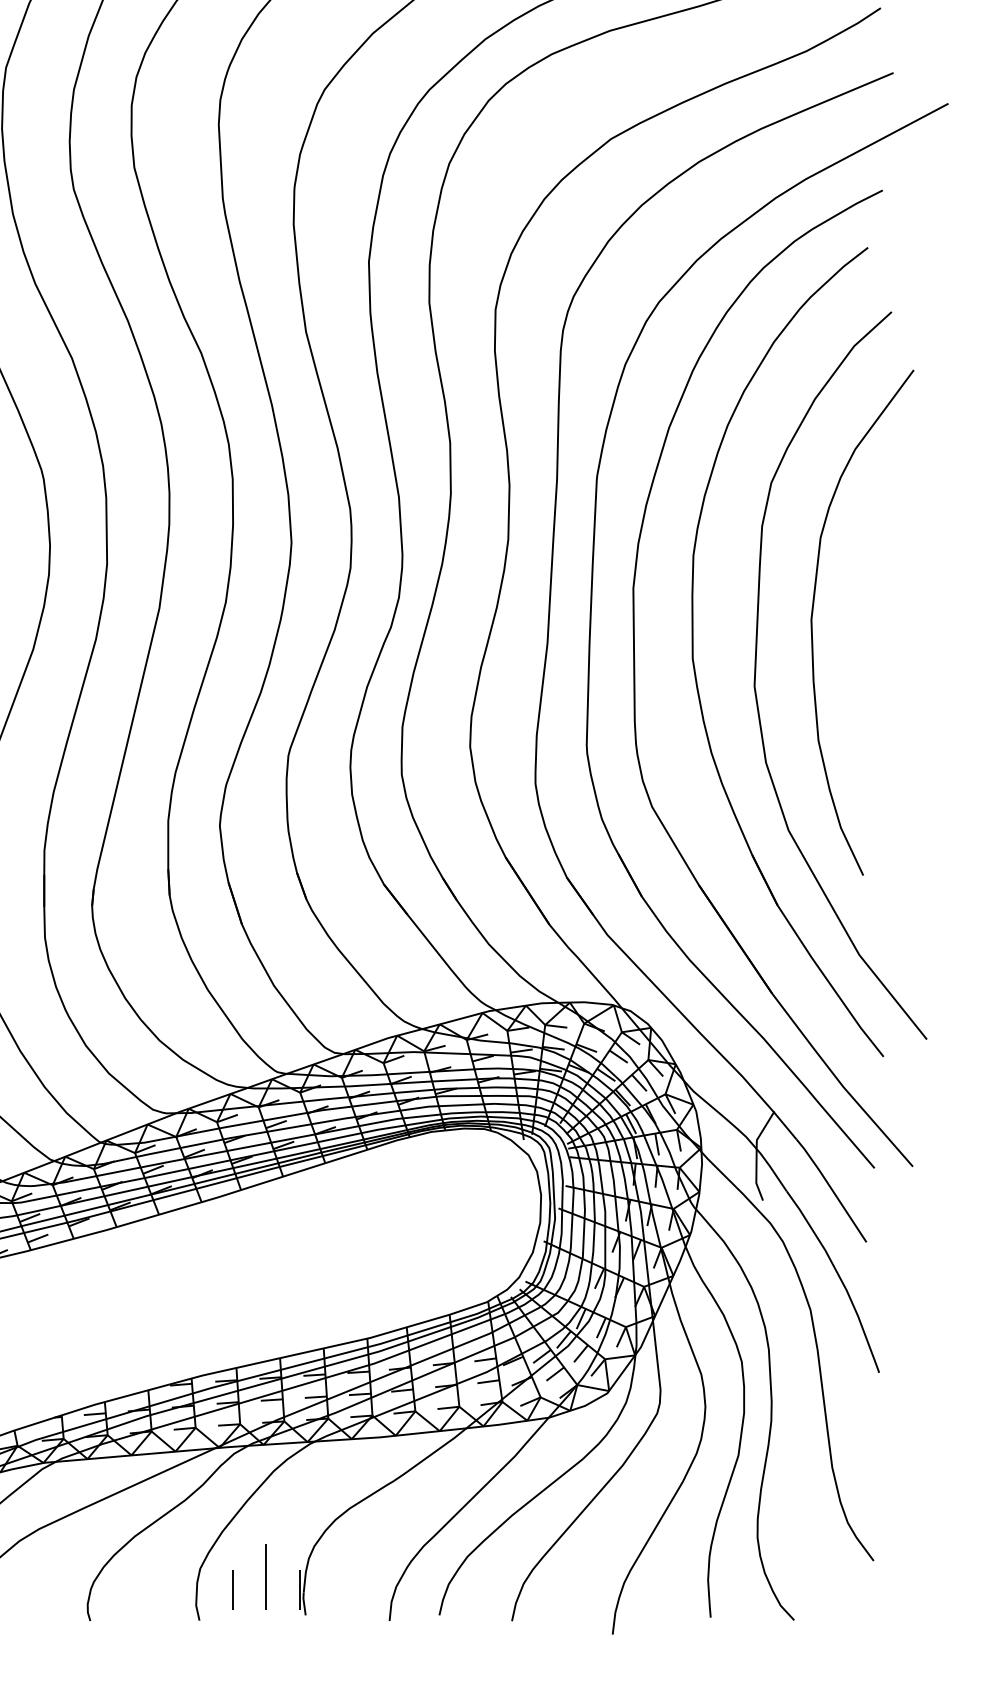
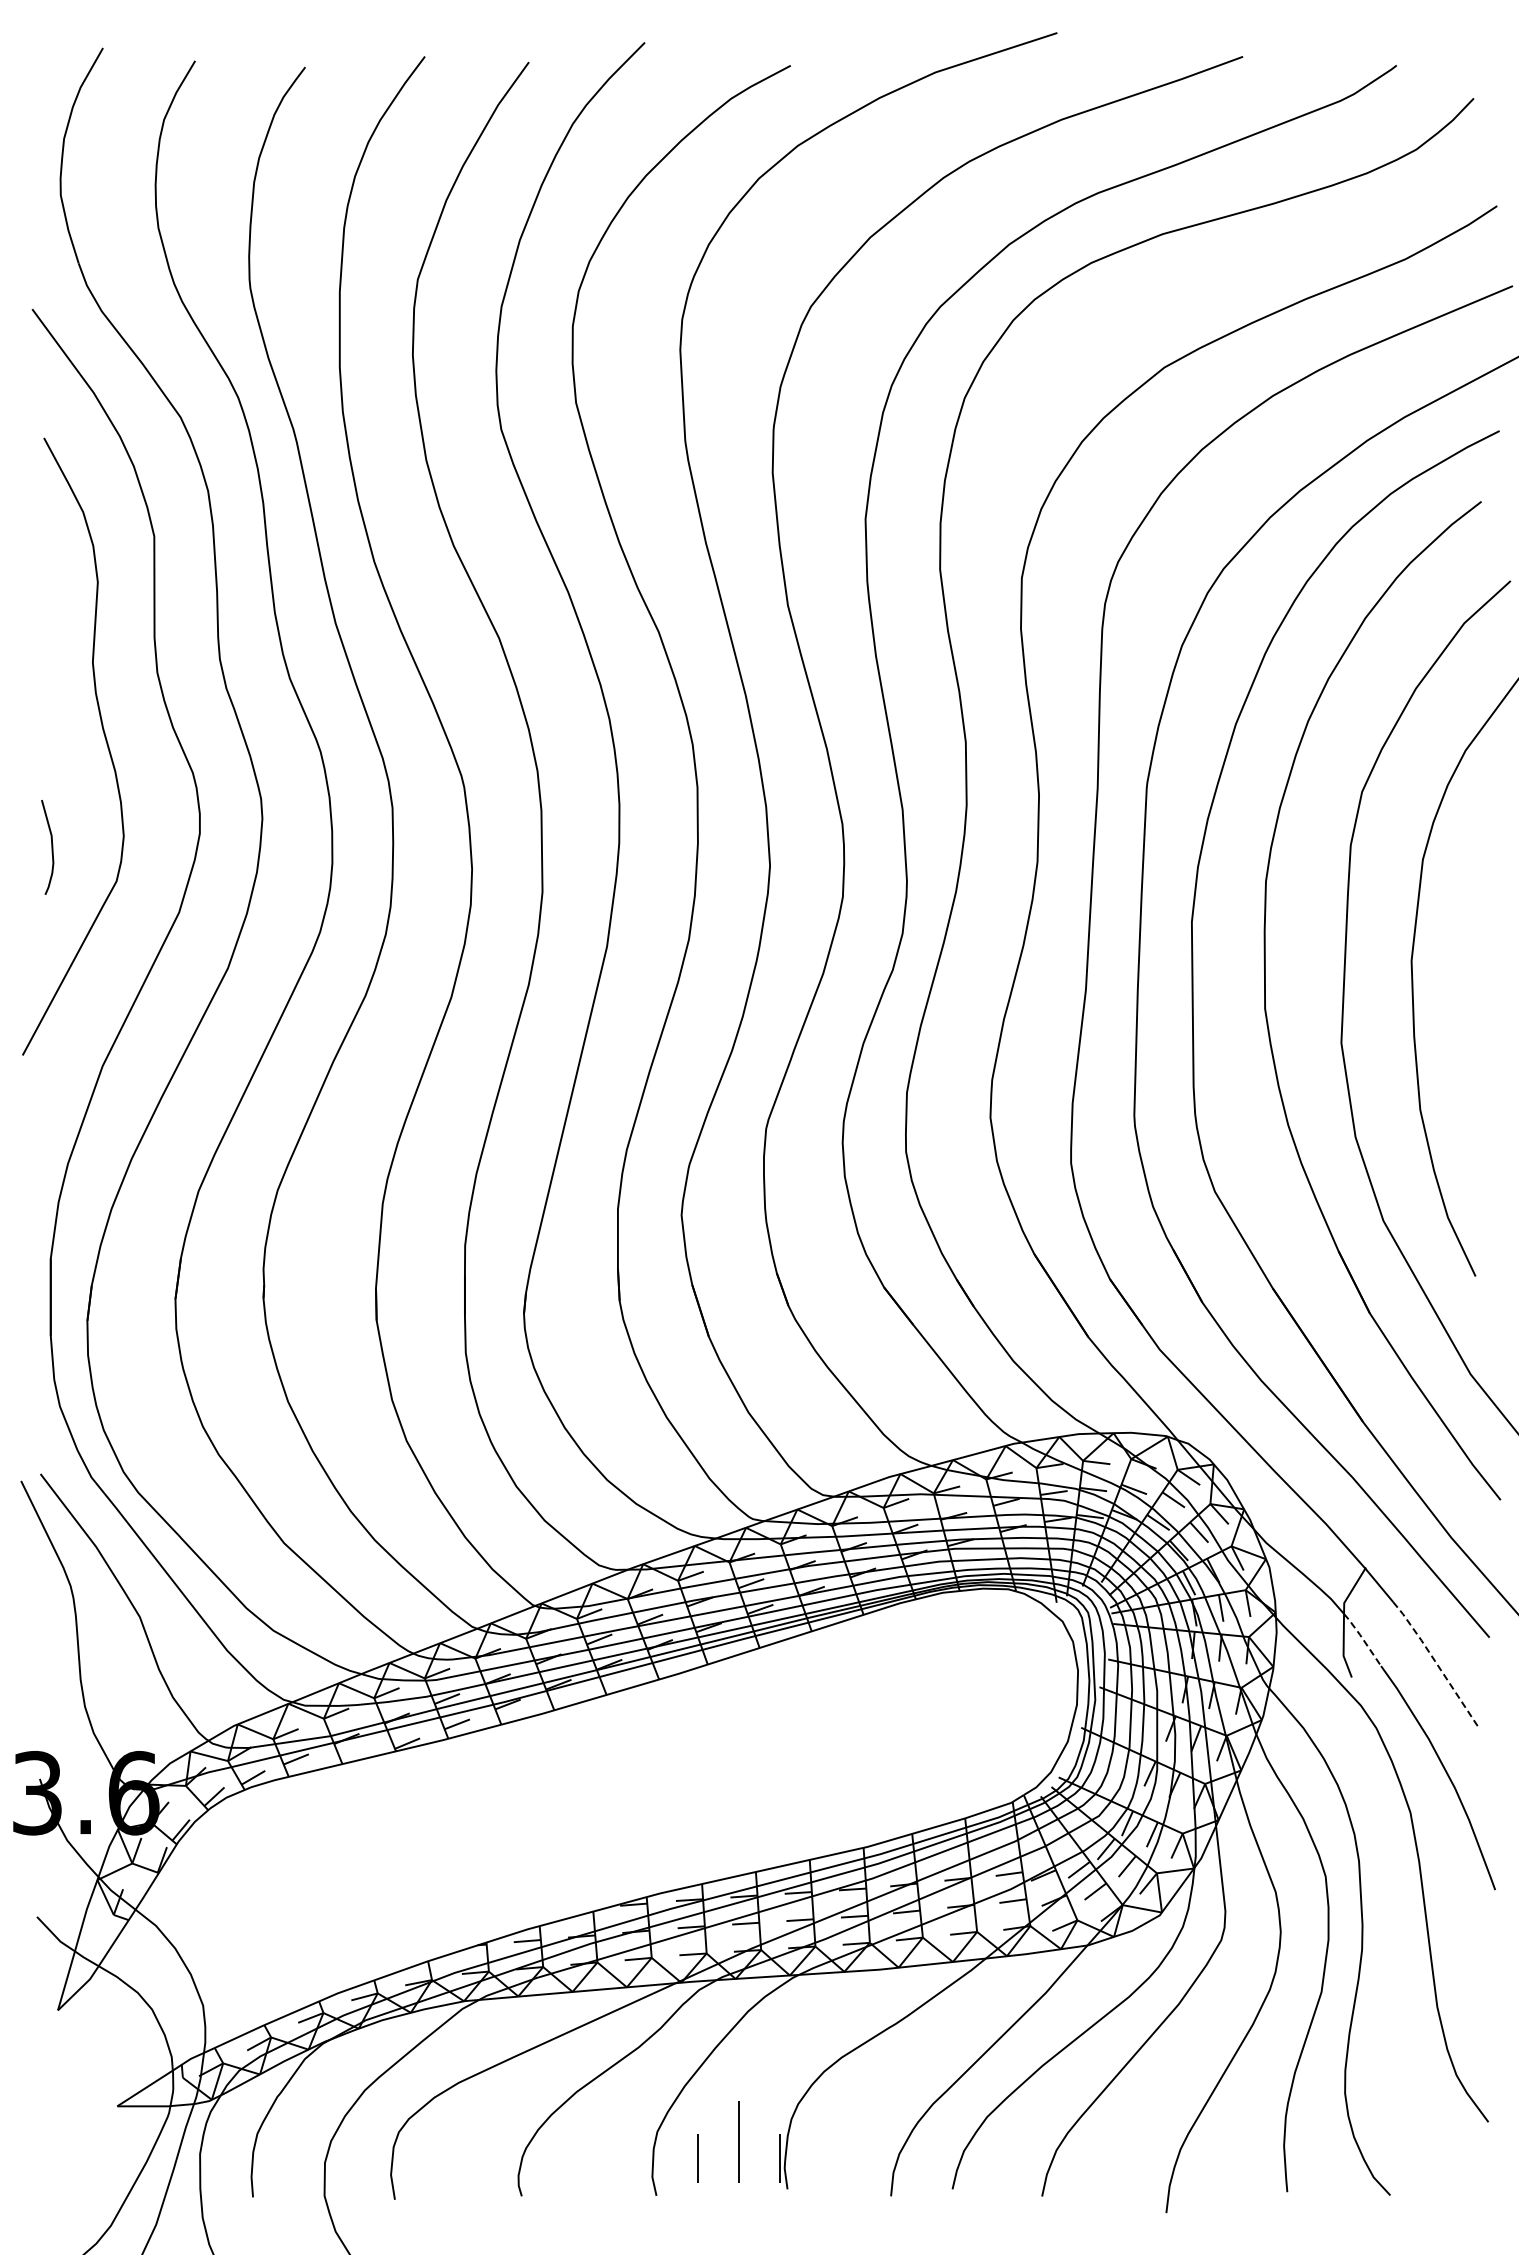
line: (771, 1168) -> (1362, 1638), solid -> dashed
line: (831, 1189) -> (1436, 1663), solid -> dashed

